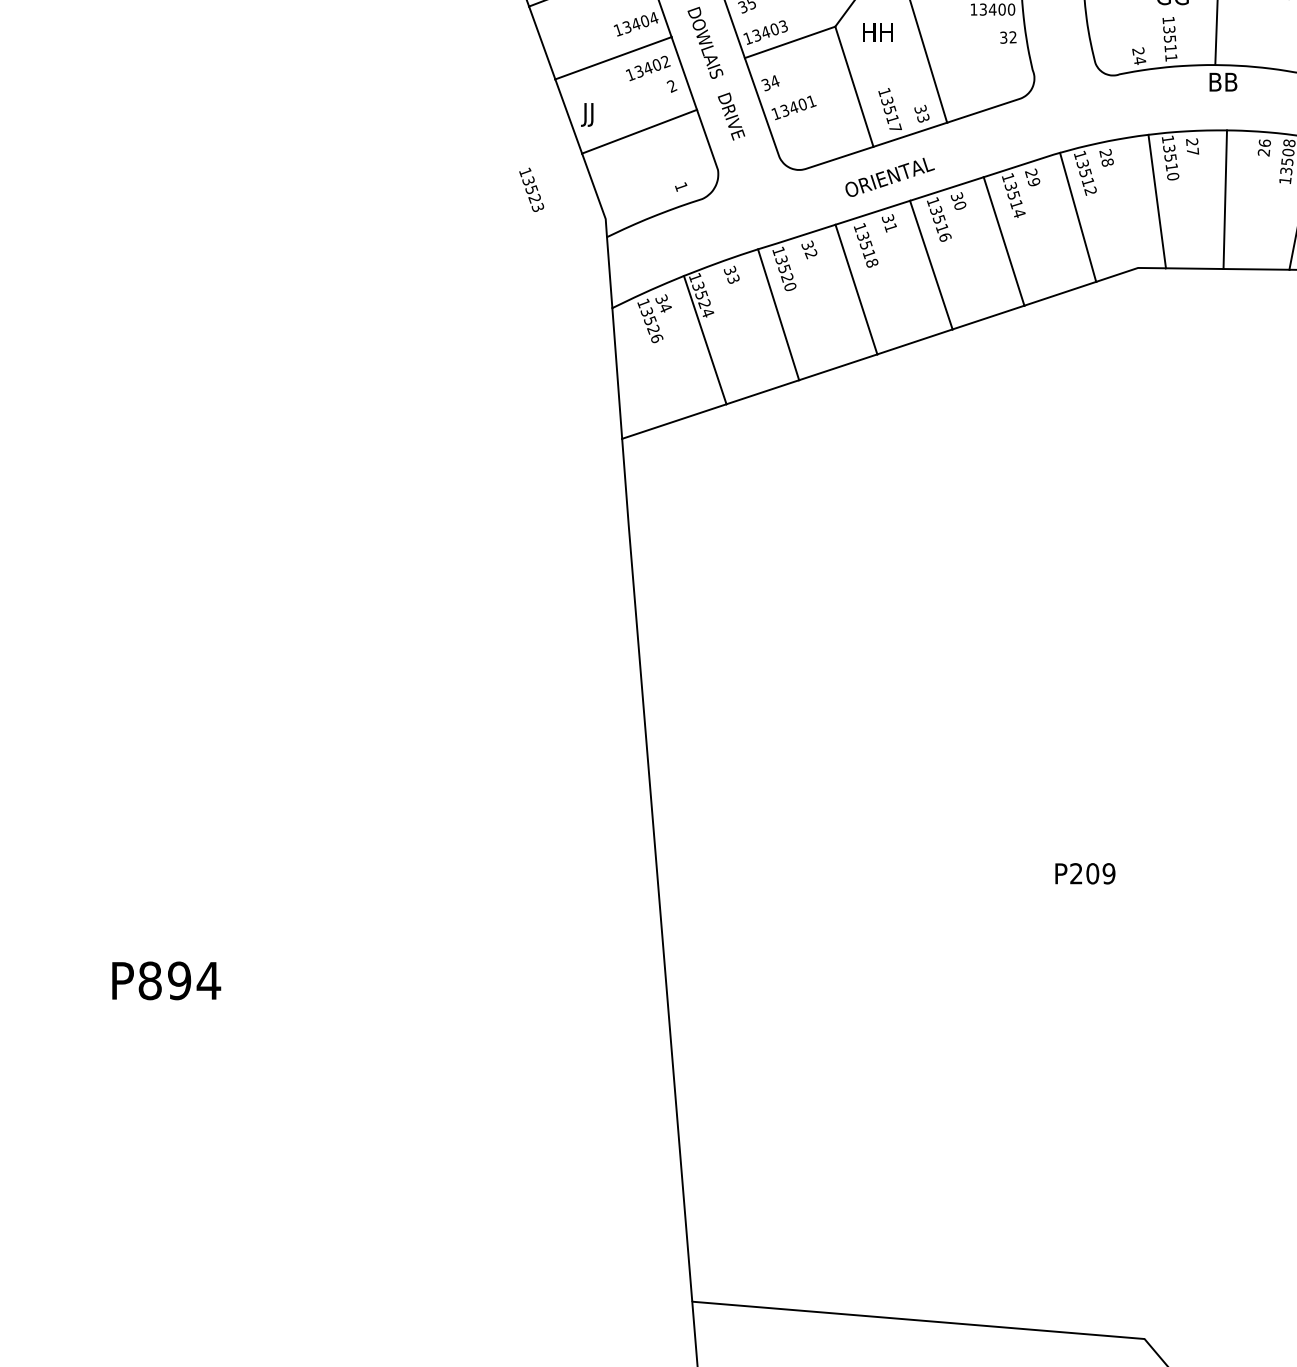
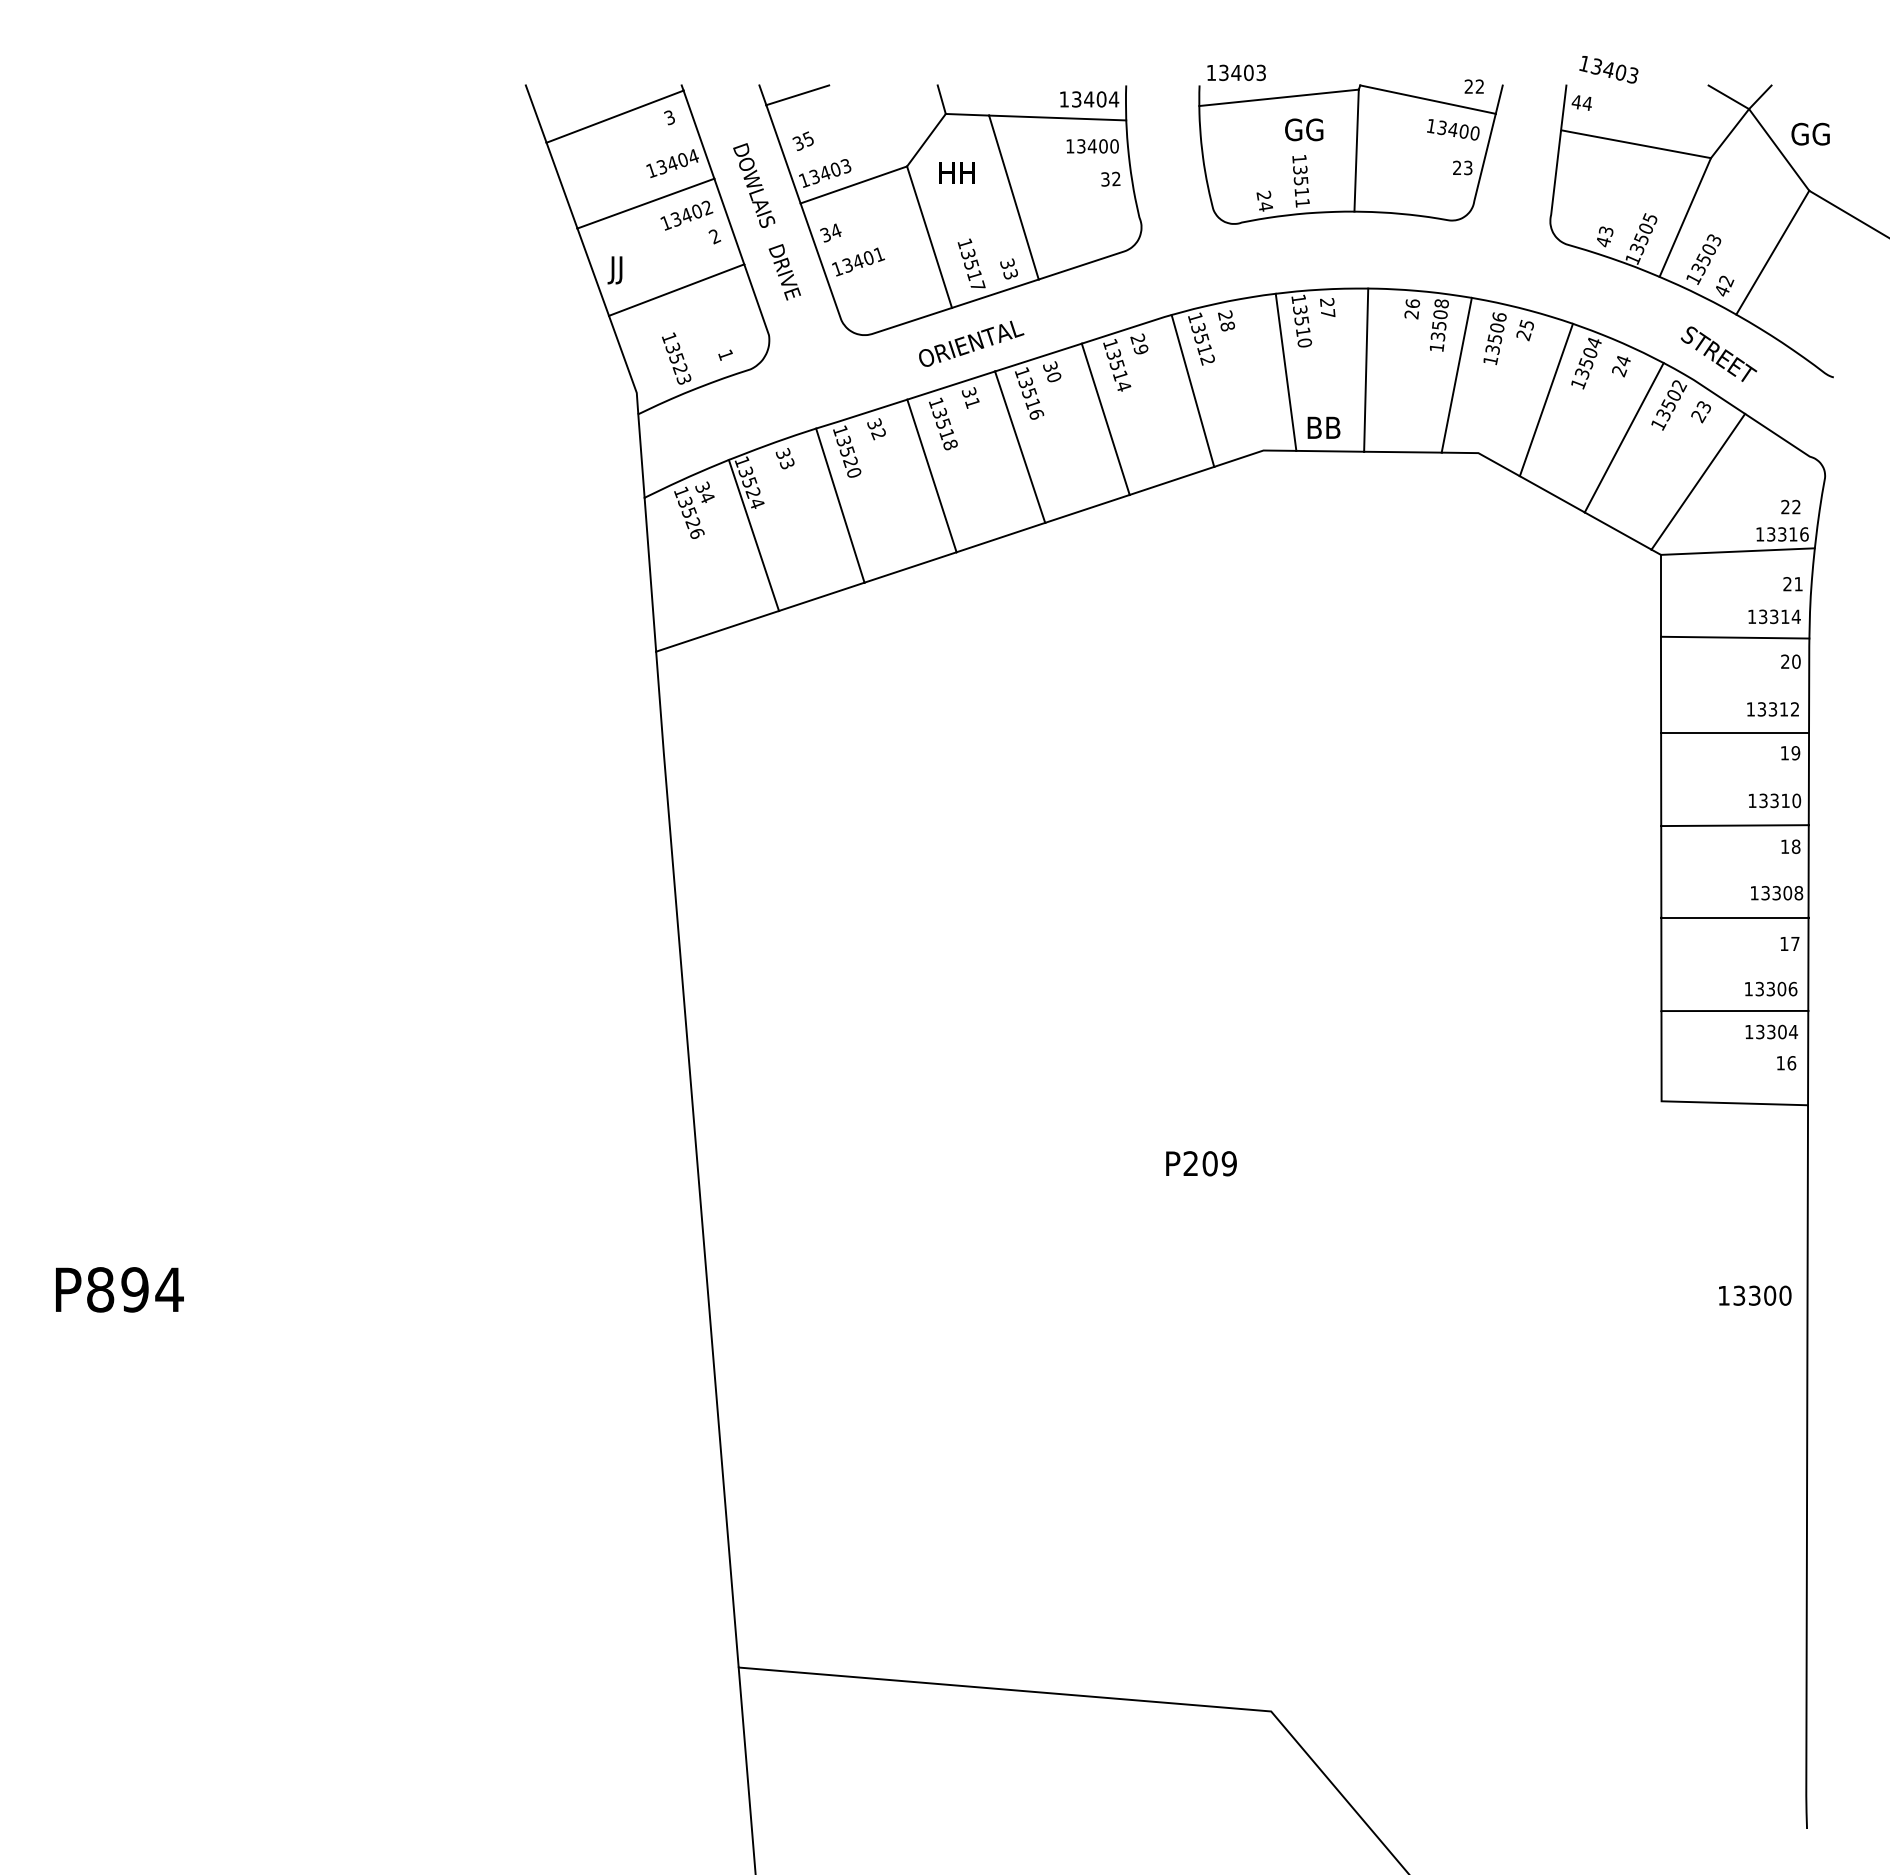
text: (1222, 81) -> (1323, 427), moved
text: (531, 189) -> (676, 358), moved

